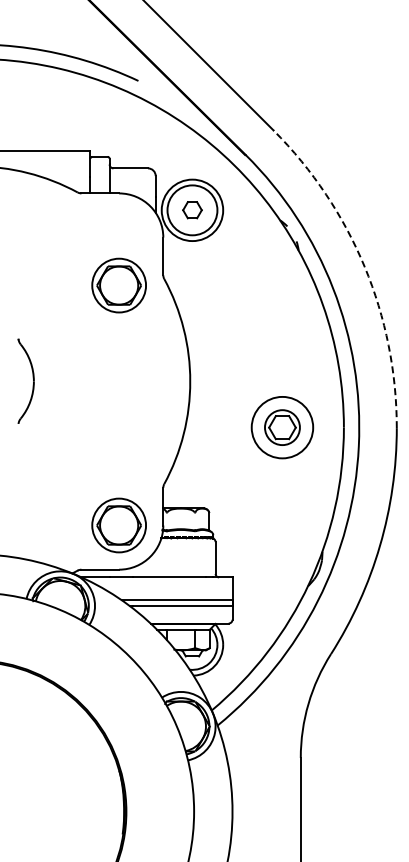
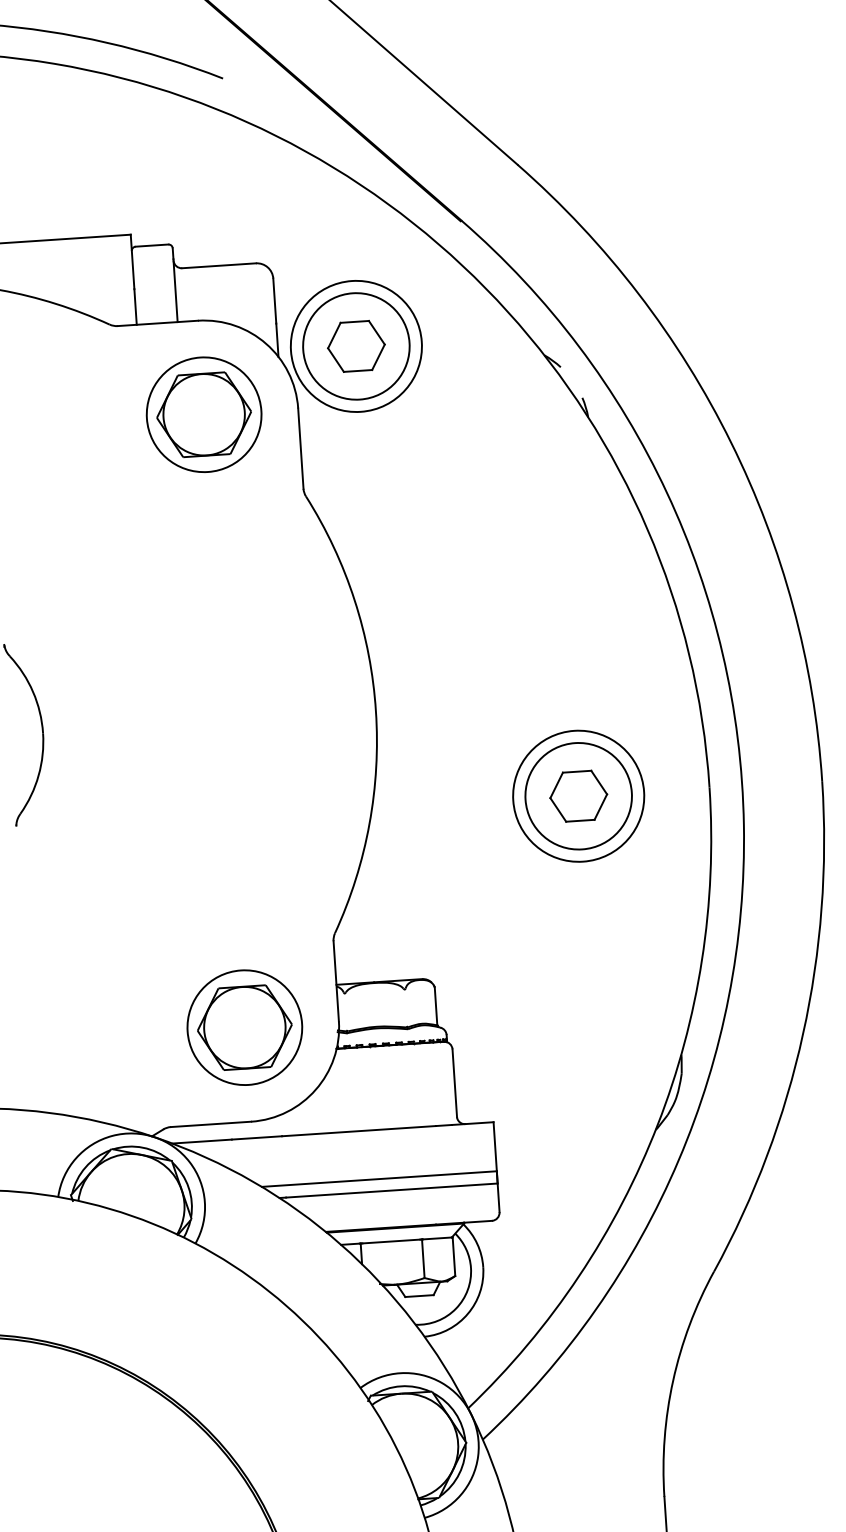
part: (192, 209) -> (356, 344), size x1.43
arc: (364, 266) -> (730, 441), dashed -> solid
part: (118, 285) -> (202, 414), moved
circle: (282, 427) -> (578, 795), size x1.43

